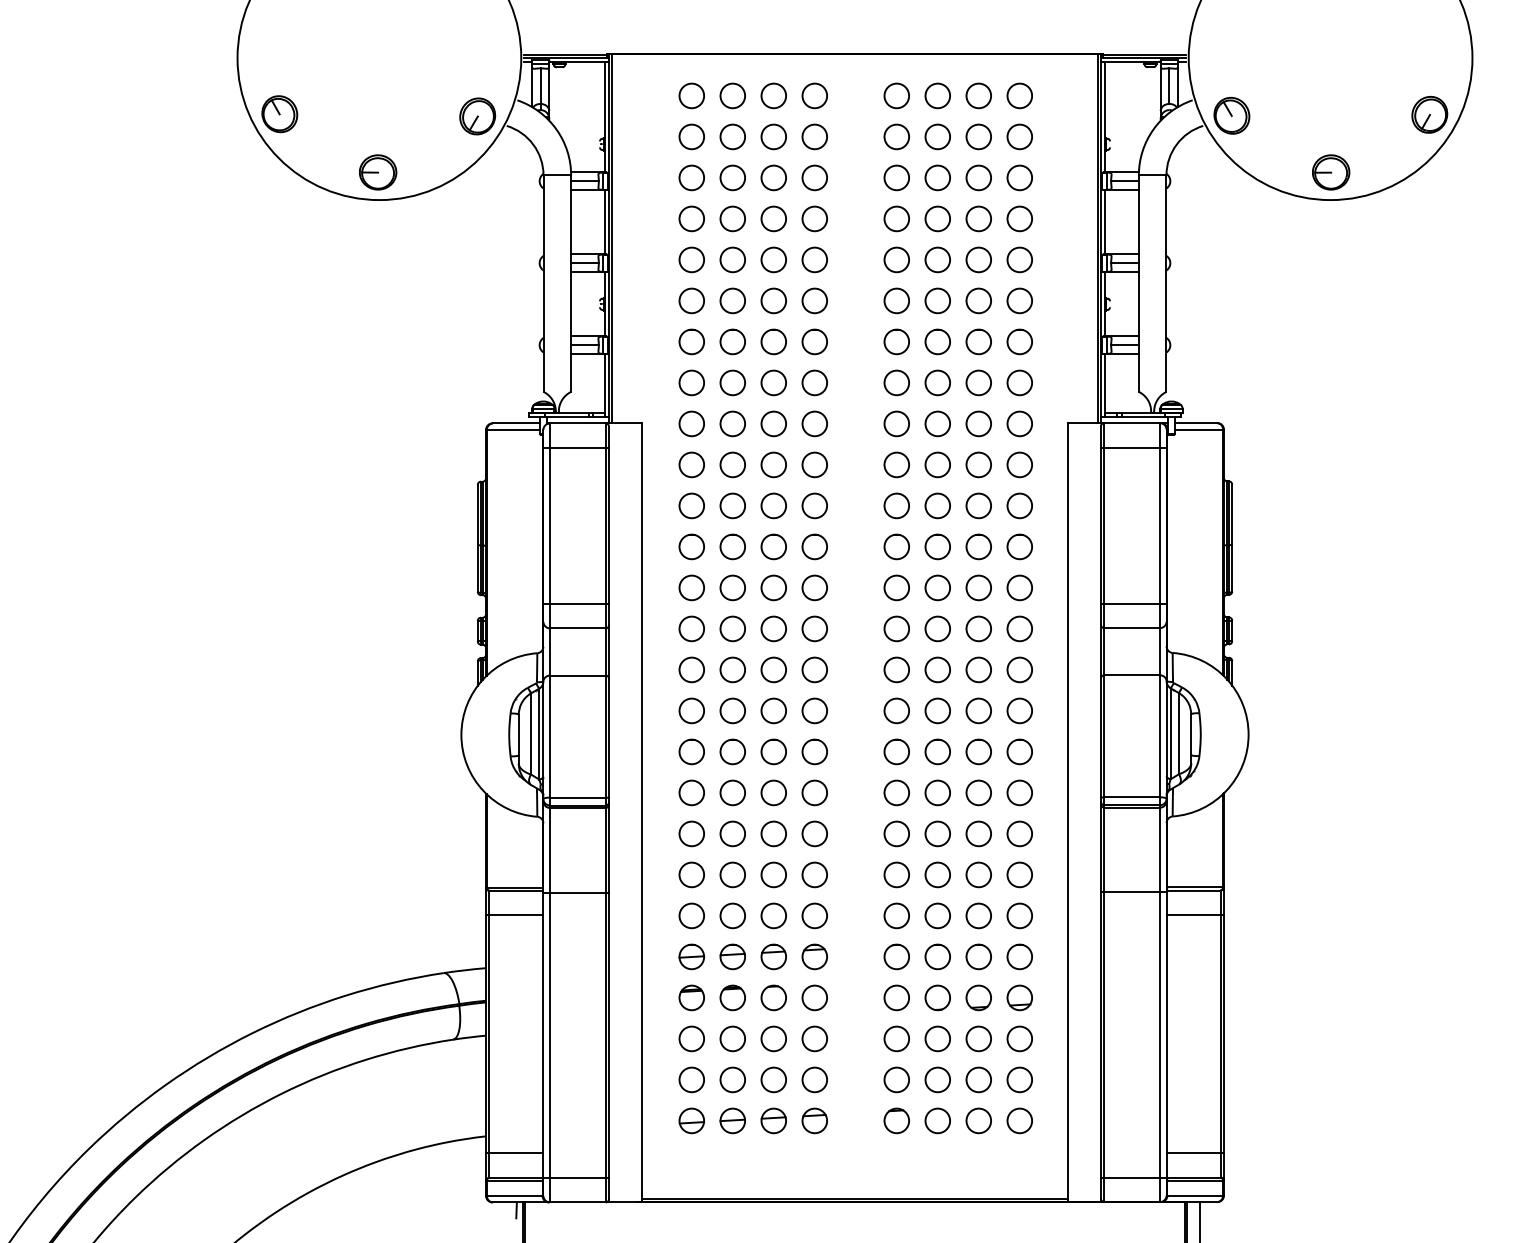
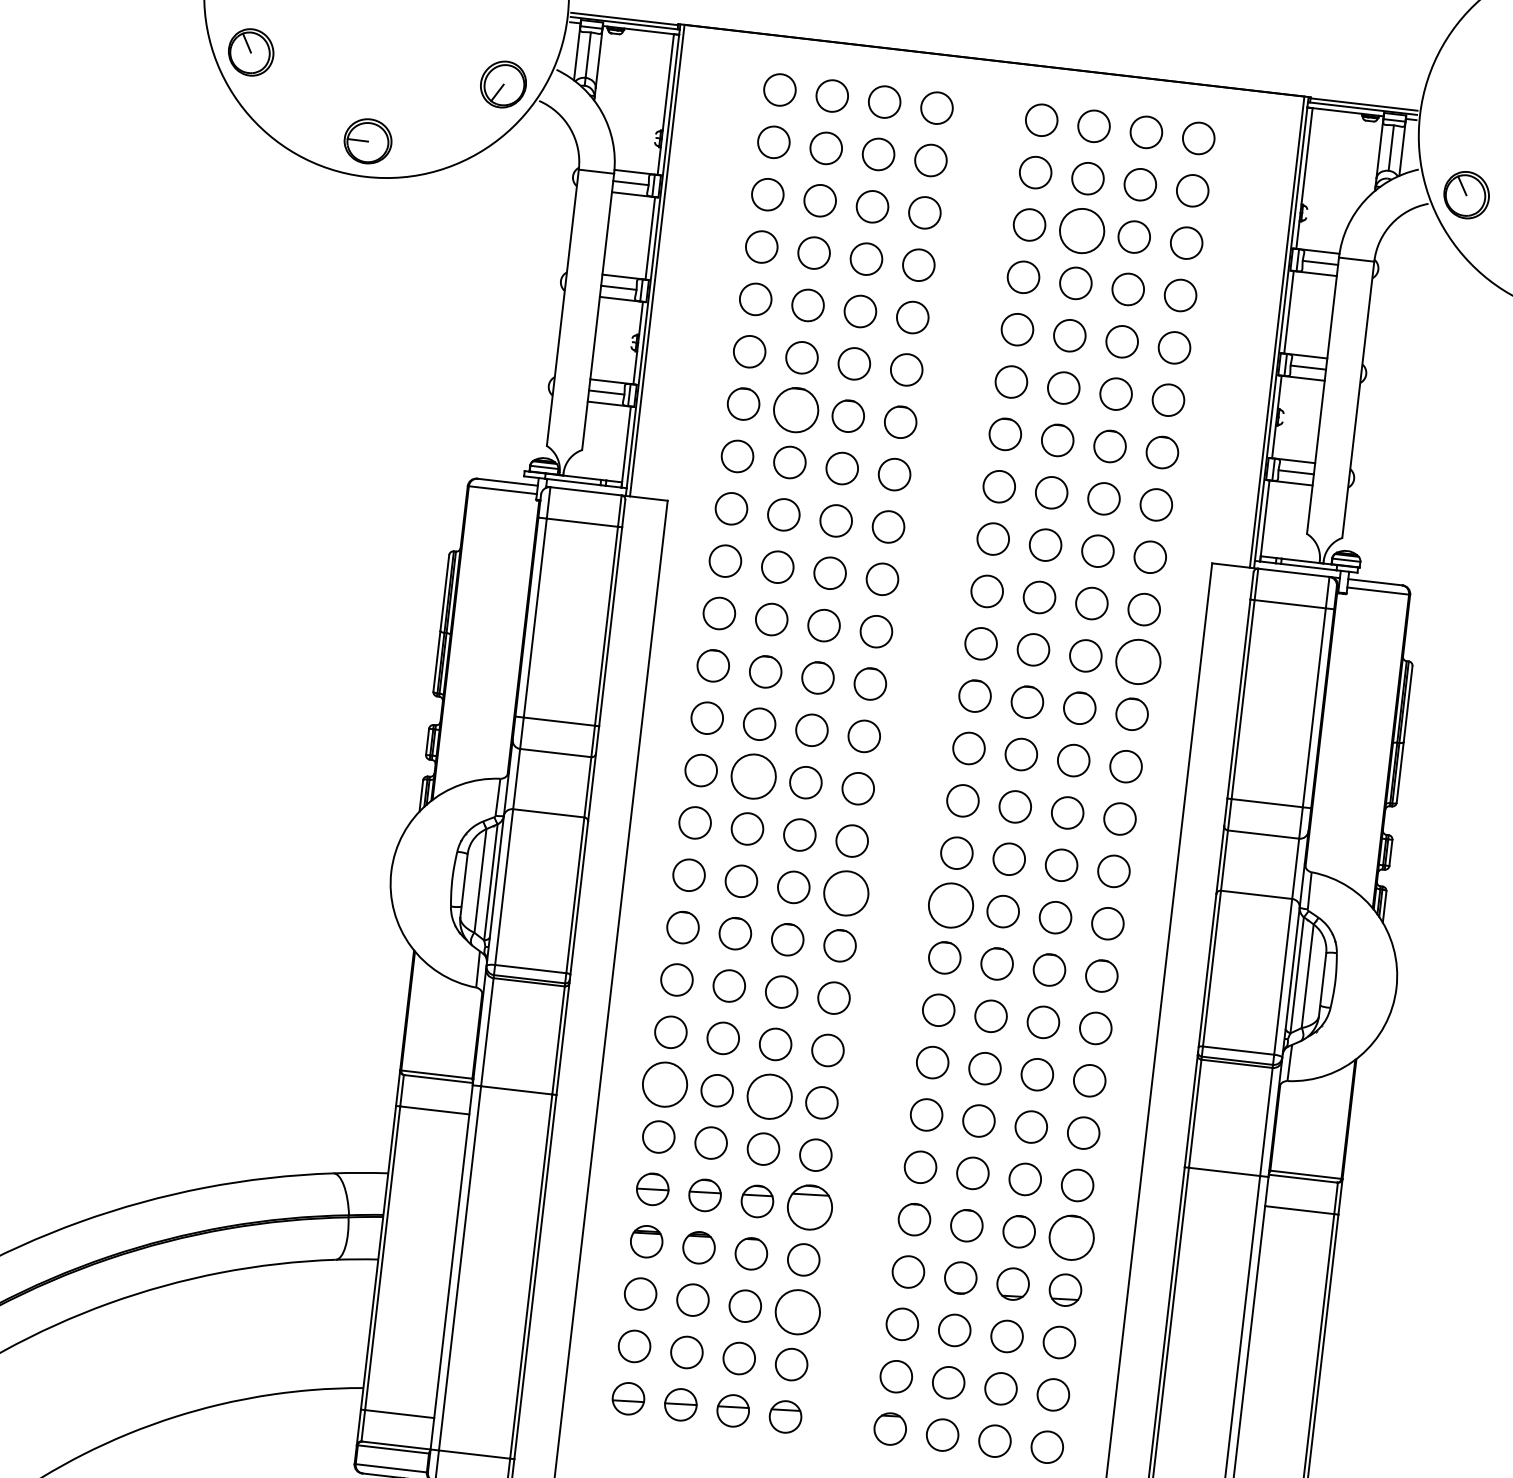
circle: (937, 177) -> (1081, 230), size x1.4
part: (732, 341) -> (795, 409), size x1.4
circle: (1019, 505) -> (1137, 661), size x1.4
circle: (732, 628) -> (753, 776), size x1.4
circle: (814, 710) -> (845, 892), size x1.4
circle: (896, 710) -> (950, 904), size x1.4
circle: (691, 874) -> (664, 1084), size x1.4
circle: (773, 874) -> (769, 1096), size x1.4
part: (814, 956) -> (809, 1206), size x1.4
part: (1019, 956) -> (1071, 1237), size x1.4
circle: (814, 1038) -> (797, 1311), size x1.4

